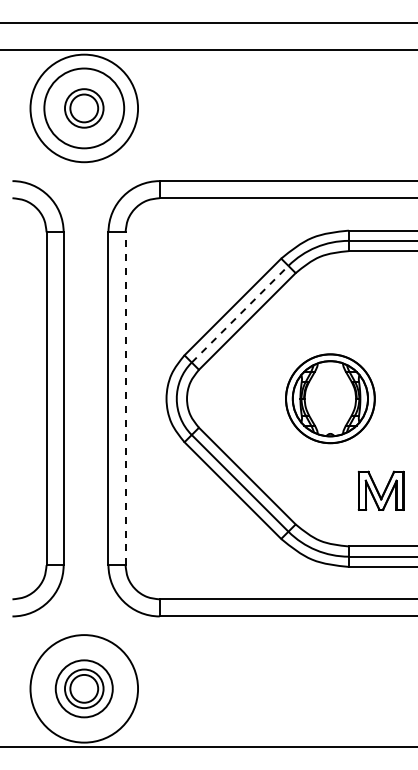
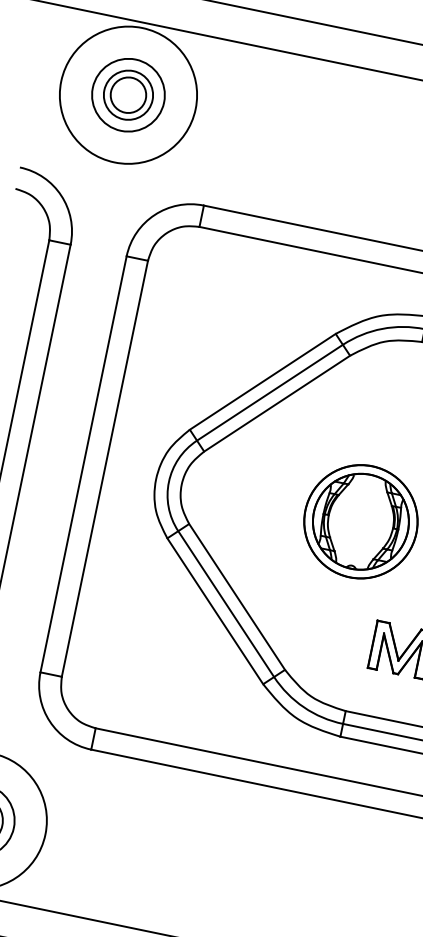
circle: (83, 107) -> (127, 93), size x0.71
line: (240, 313) -> (270, 391), dashed -> solid
line: (125, 398) -> (104, 468), dashed -> solid

